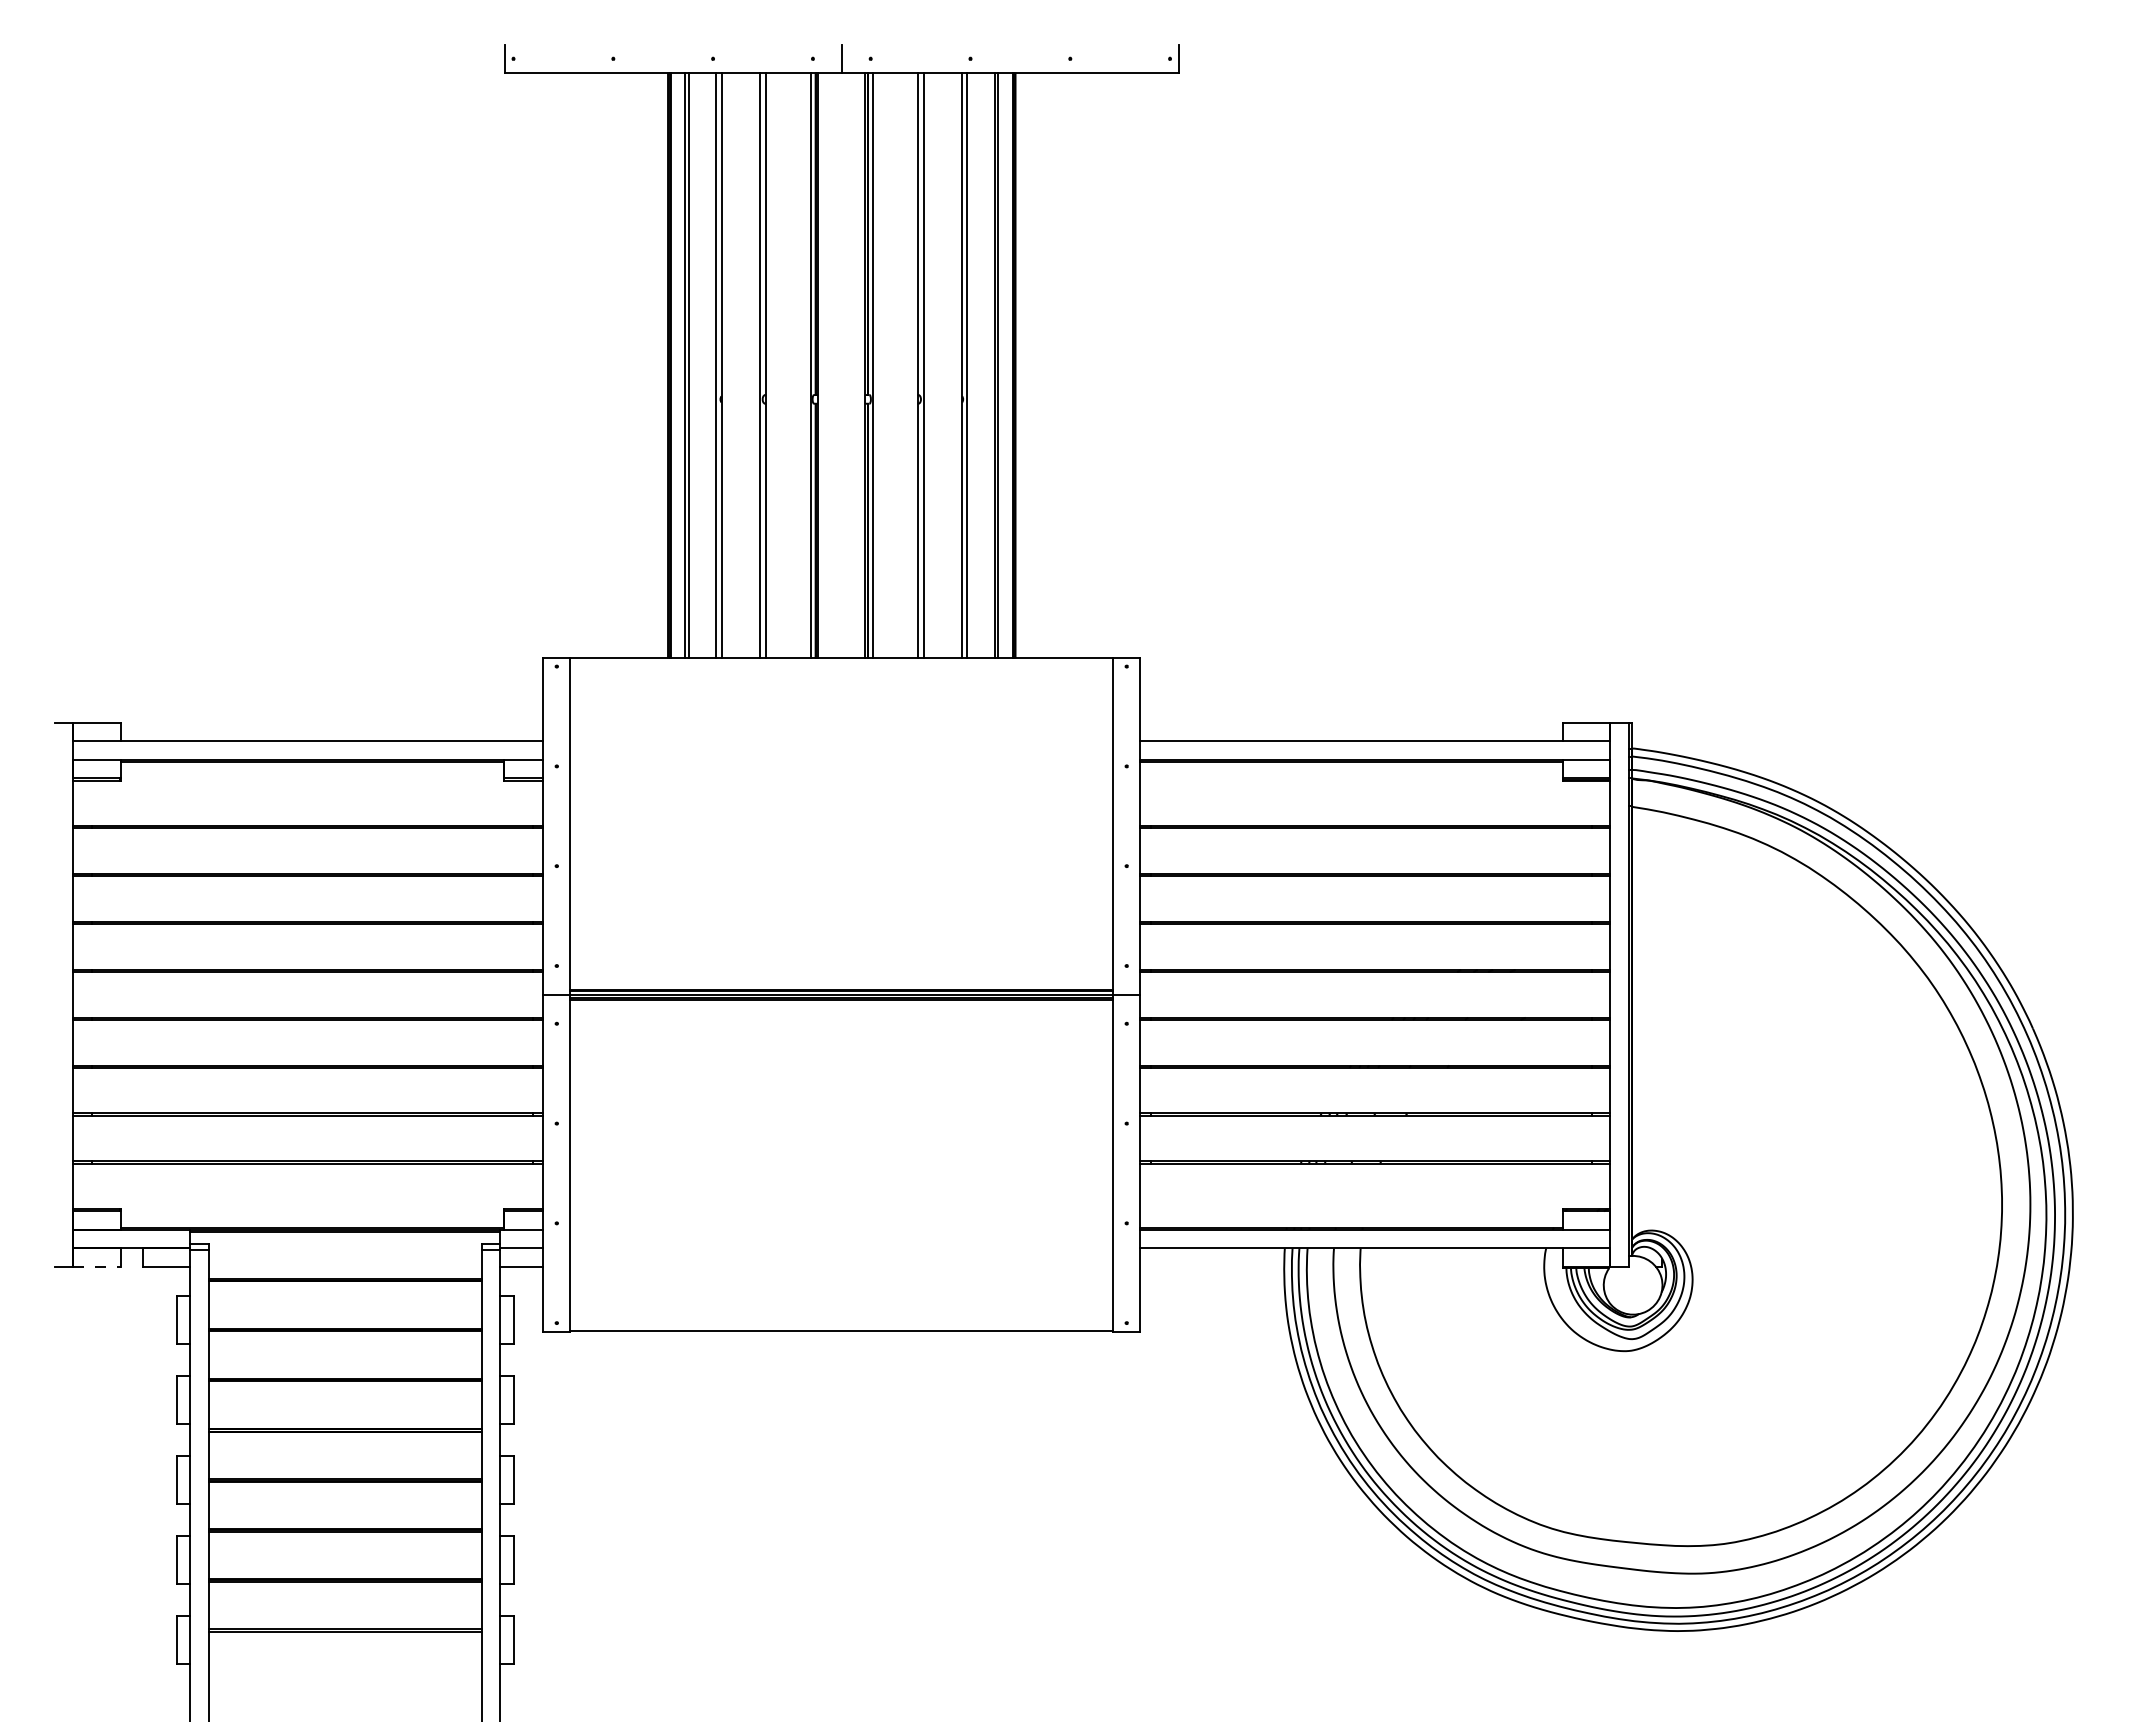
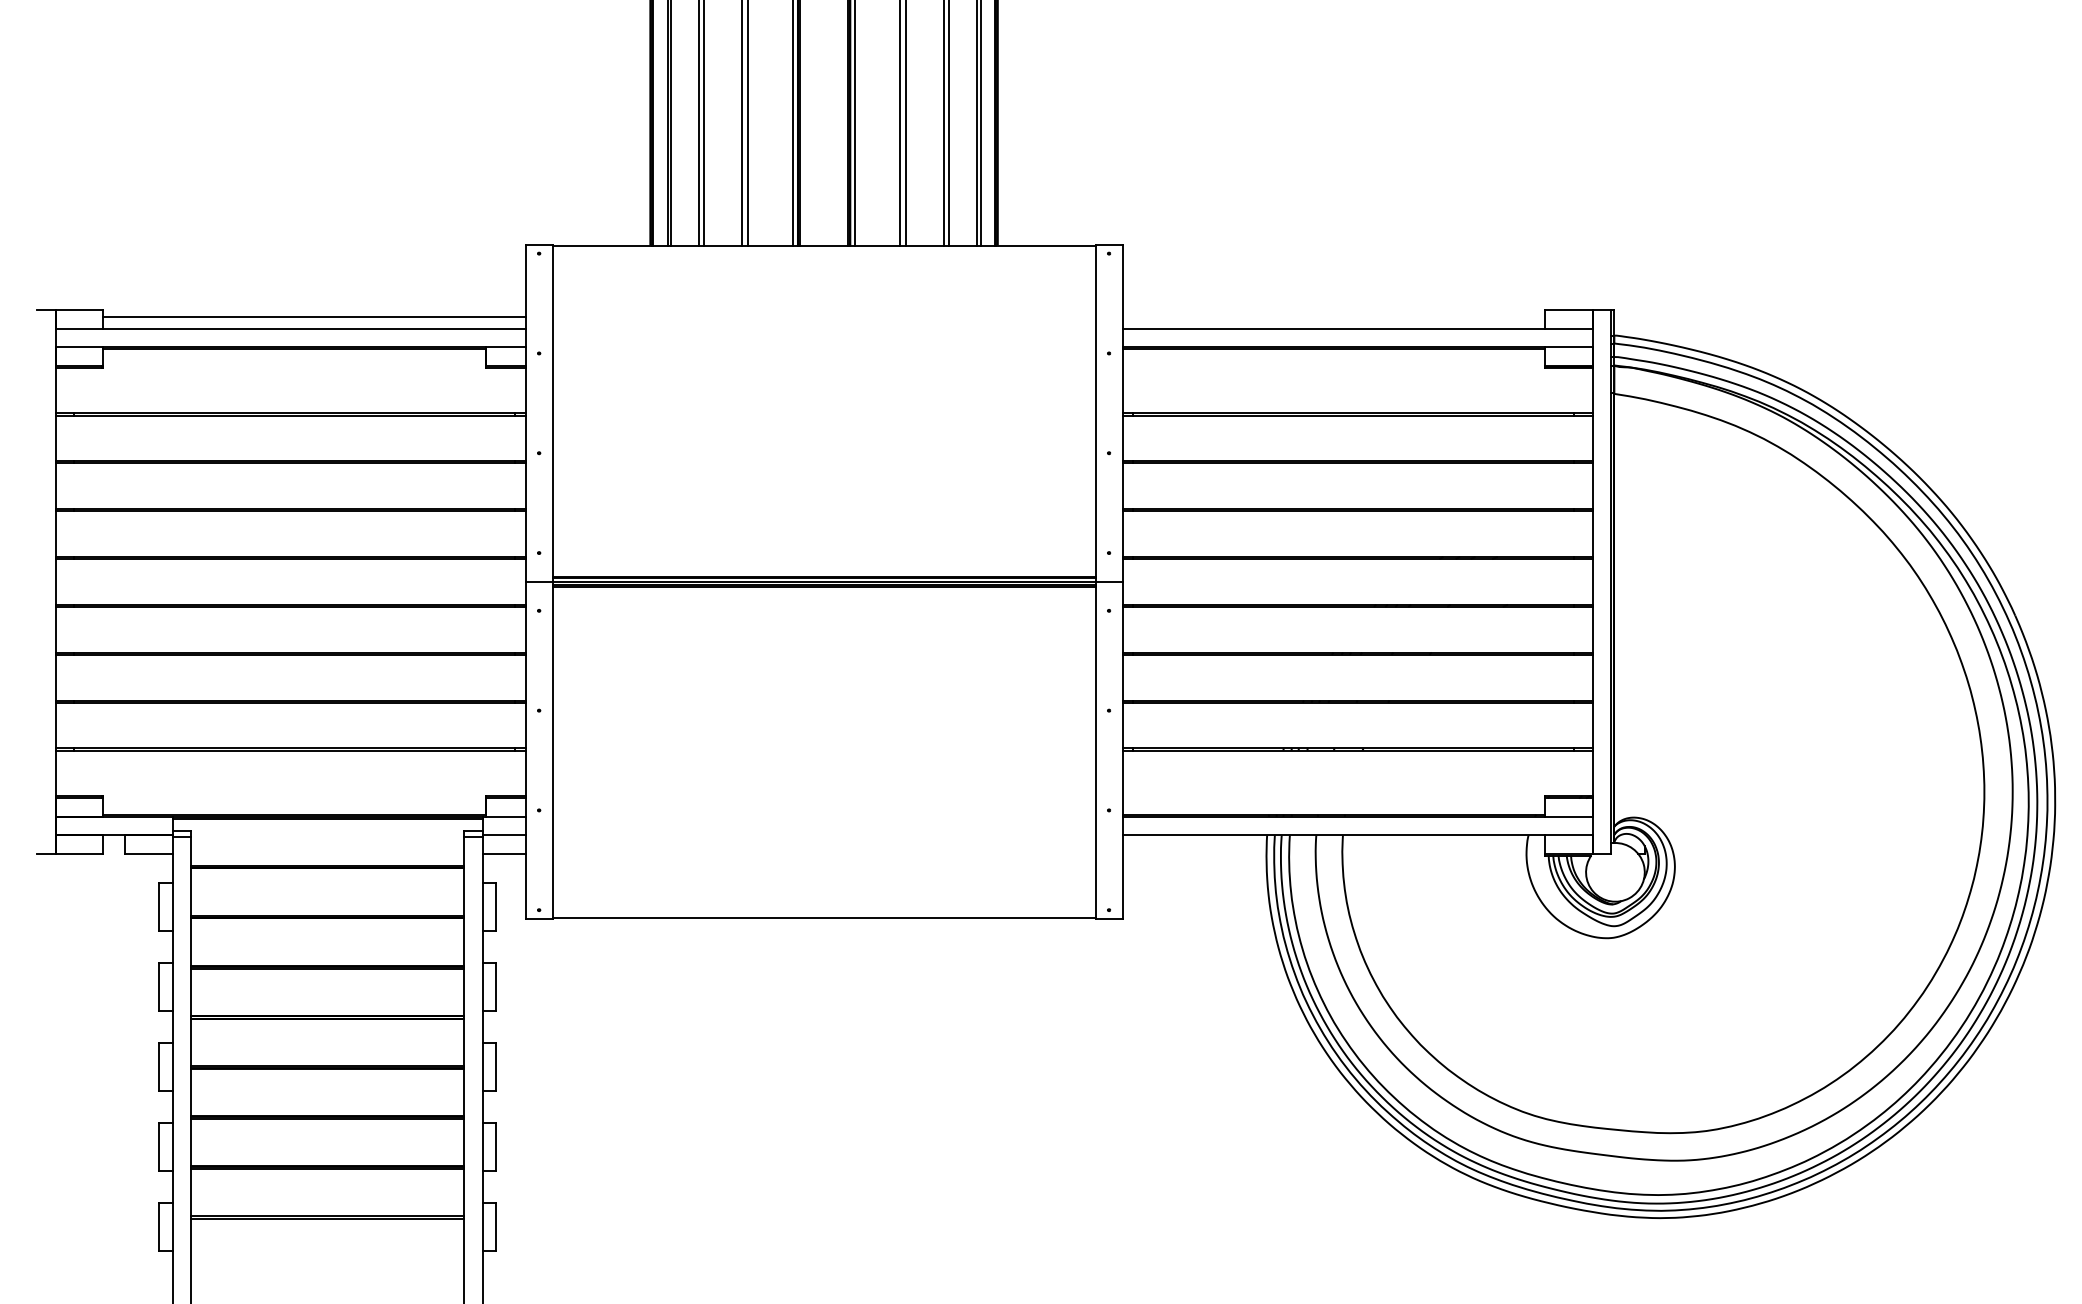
line: (331, 729) -> (313, 316), added
line: (97, 1266) -> (79, 853), dashed -> solid

